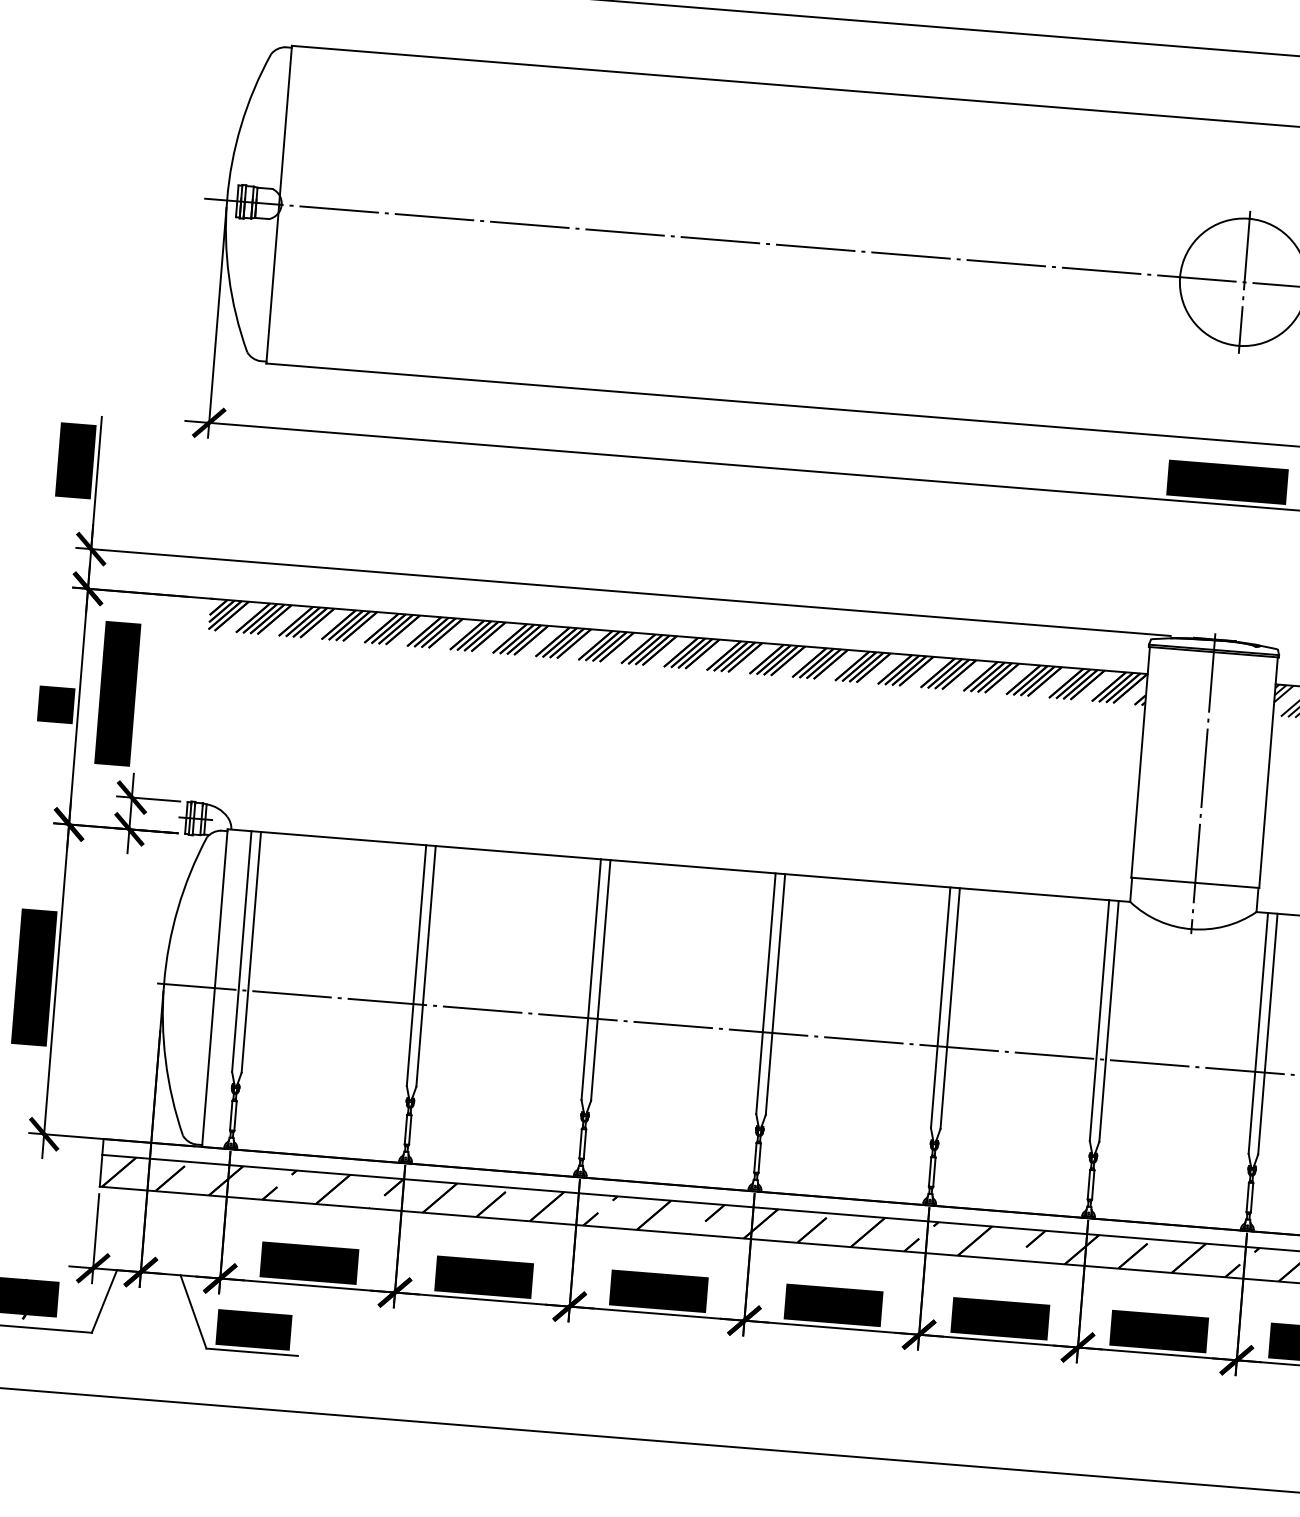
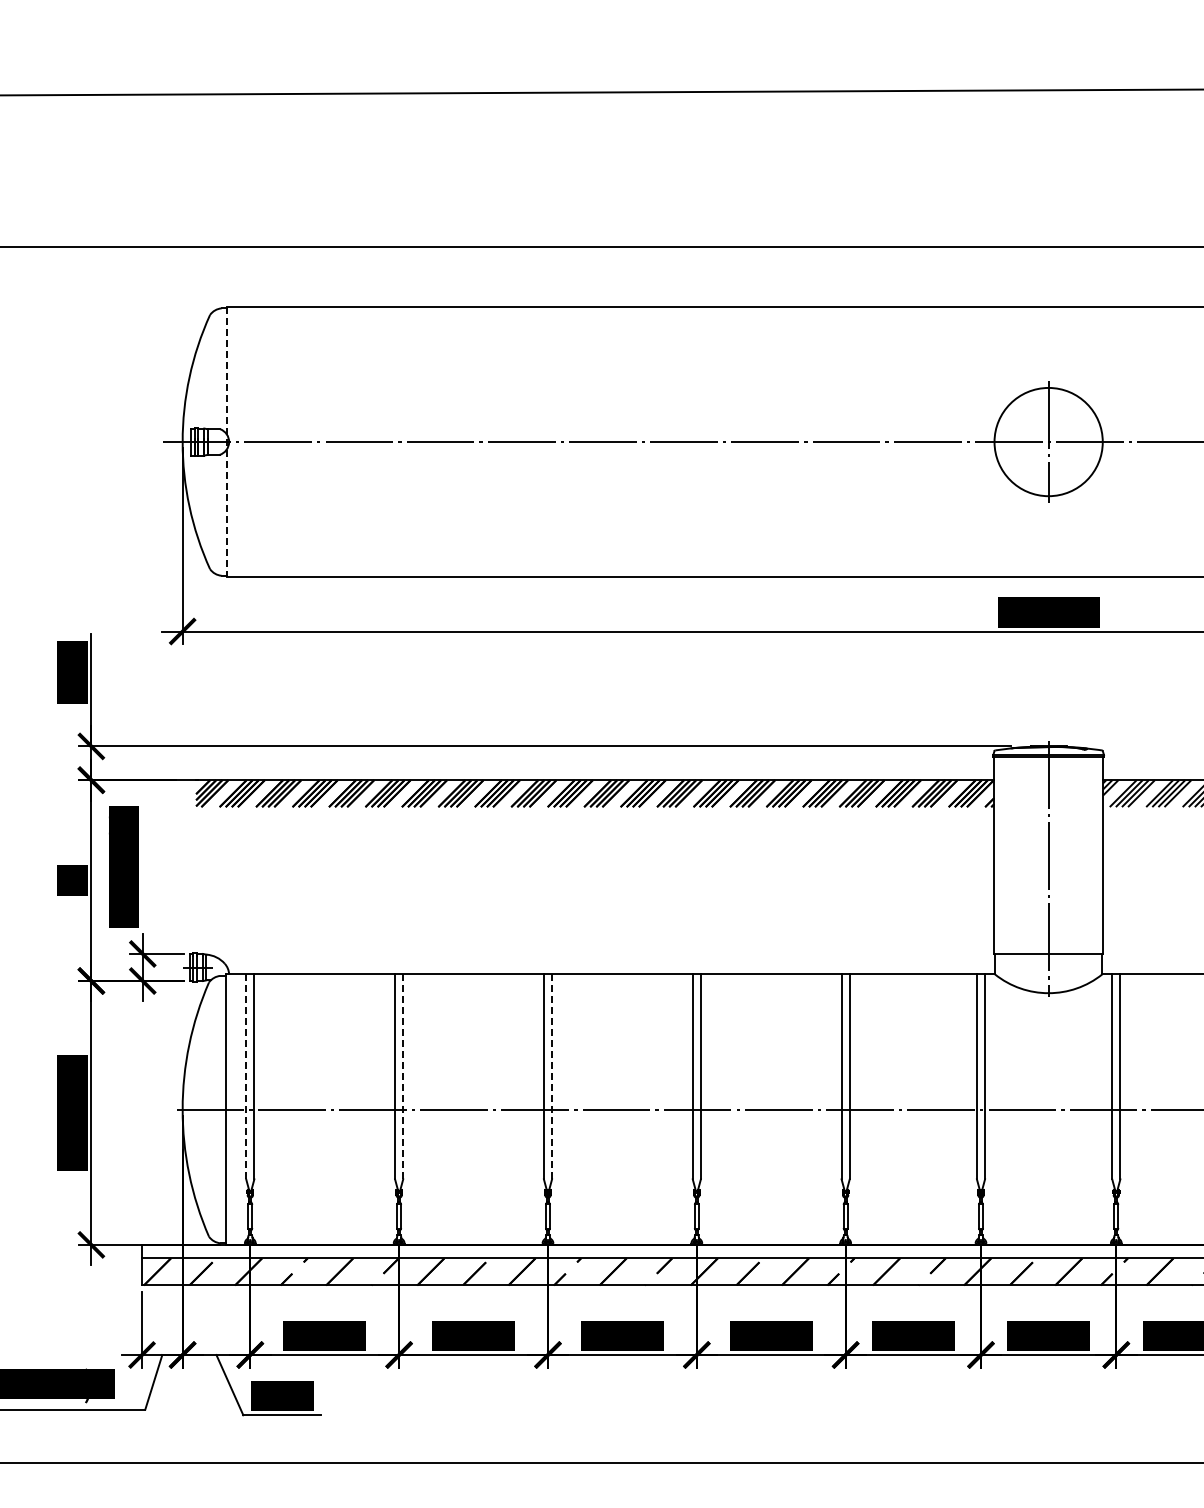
line: (279, 205) -> (227, 442), solid -> dashed
line: (242, 951) -> (246, 1076), solid -> dashed
line: (426, 966) -> (403, 1076), solid -> dashed
line: (601, 980) -> (552, 1076), solid -> dashed

